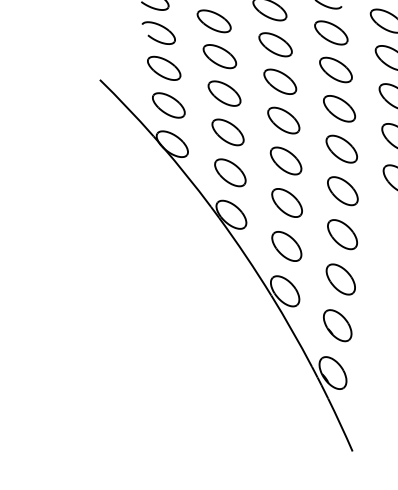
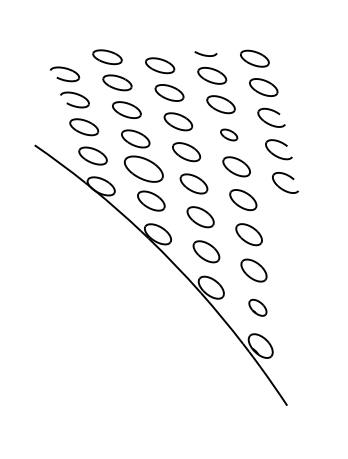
part: (338, 107) -> (228, 134), size x0.6
part: (227, 132) -> (143, 169), size x1.4
part: (337, 325) -> (257, 307), size x0.7

